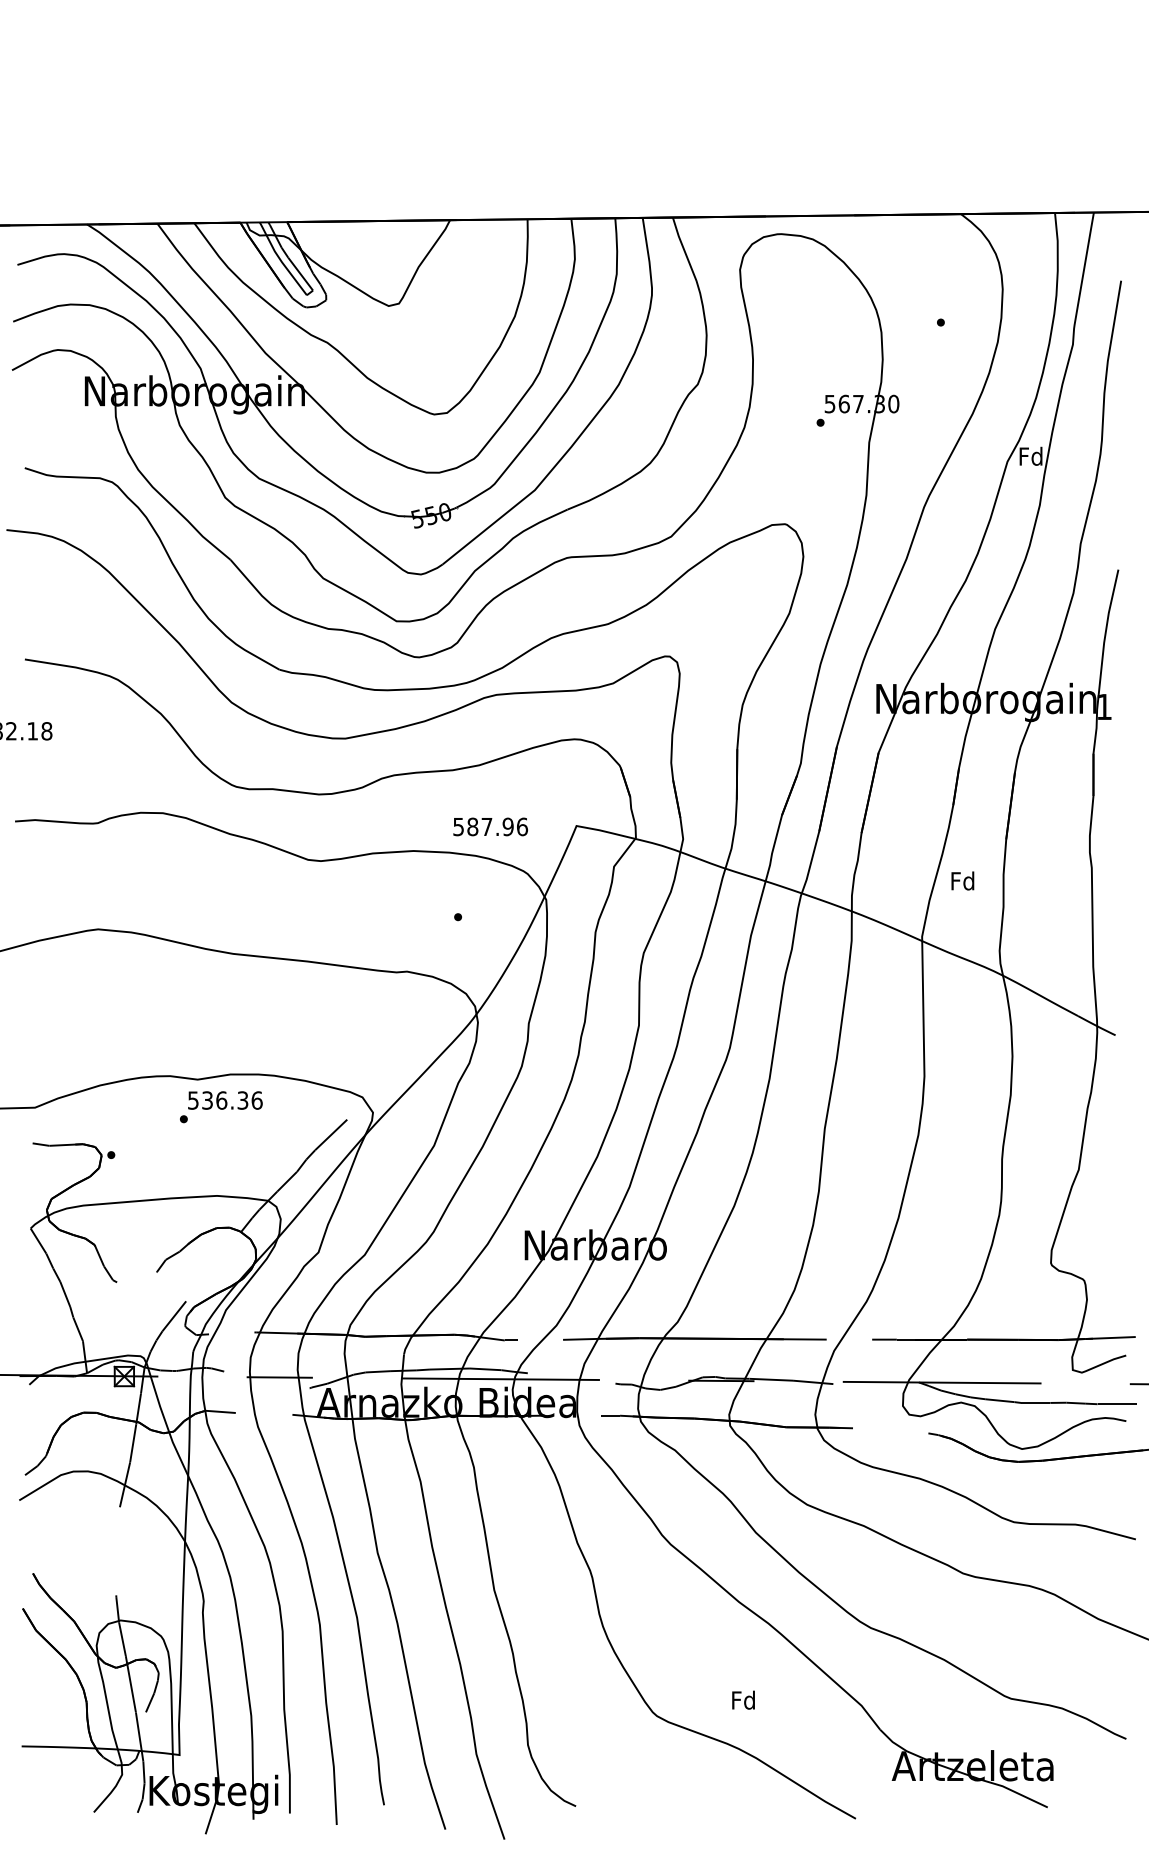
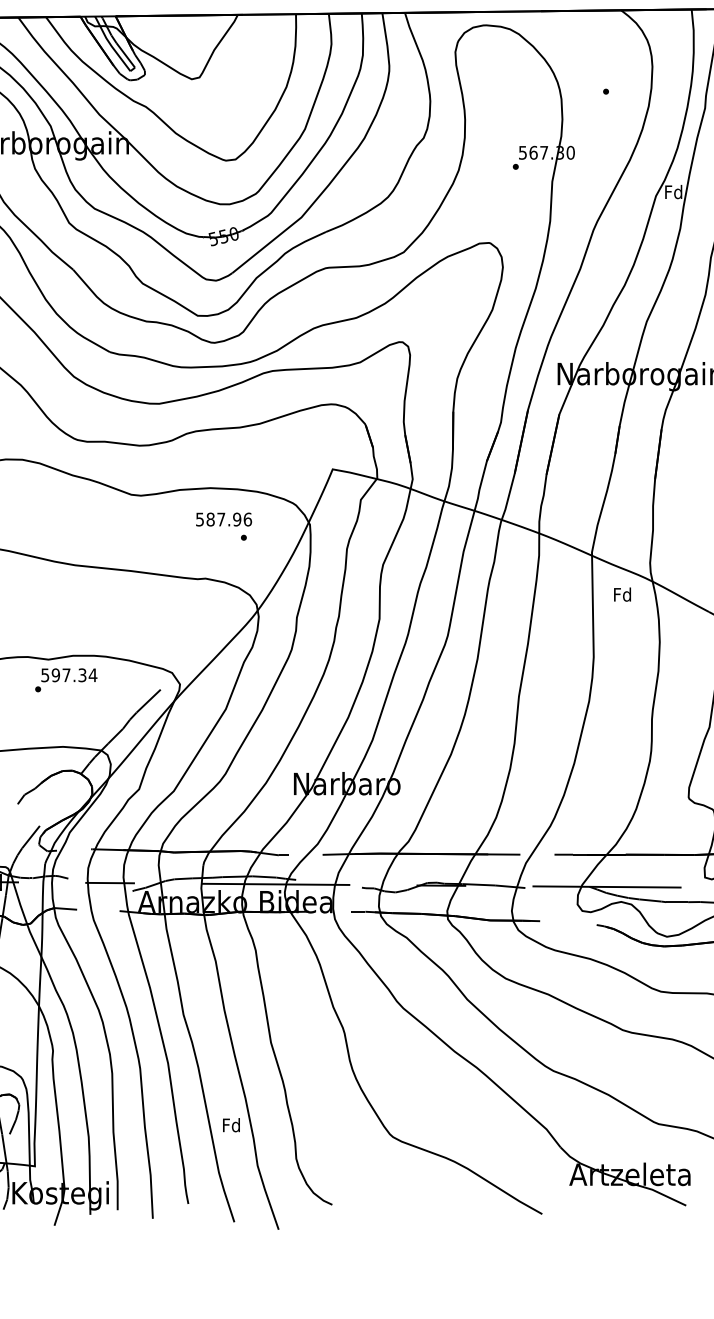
text: (490, 826) -> (223, 519), moved
text: (962, 880) -> (622, 594), moved
text: (232, 1100) -> (74, 675), 536.36 -> 597.34
text: (743, 1699) -> (231, 1124), moved

